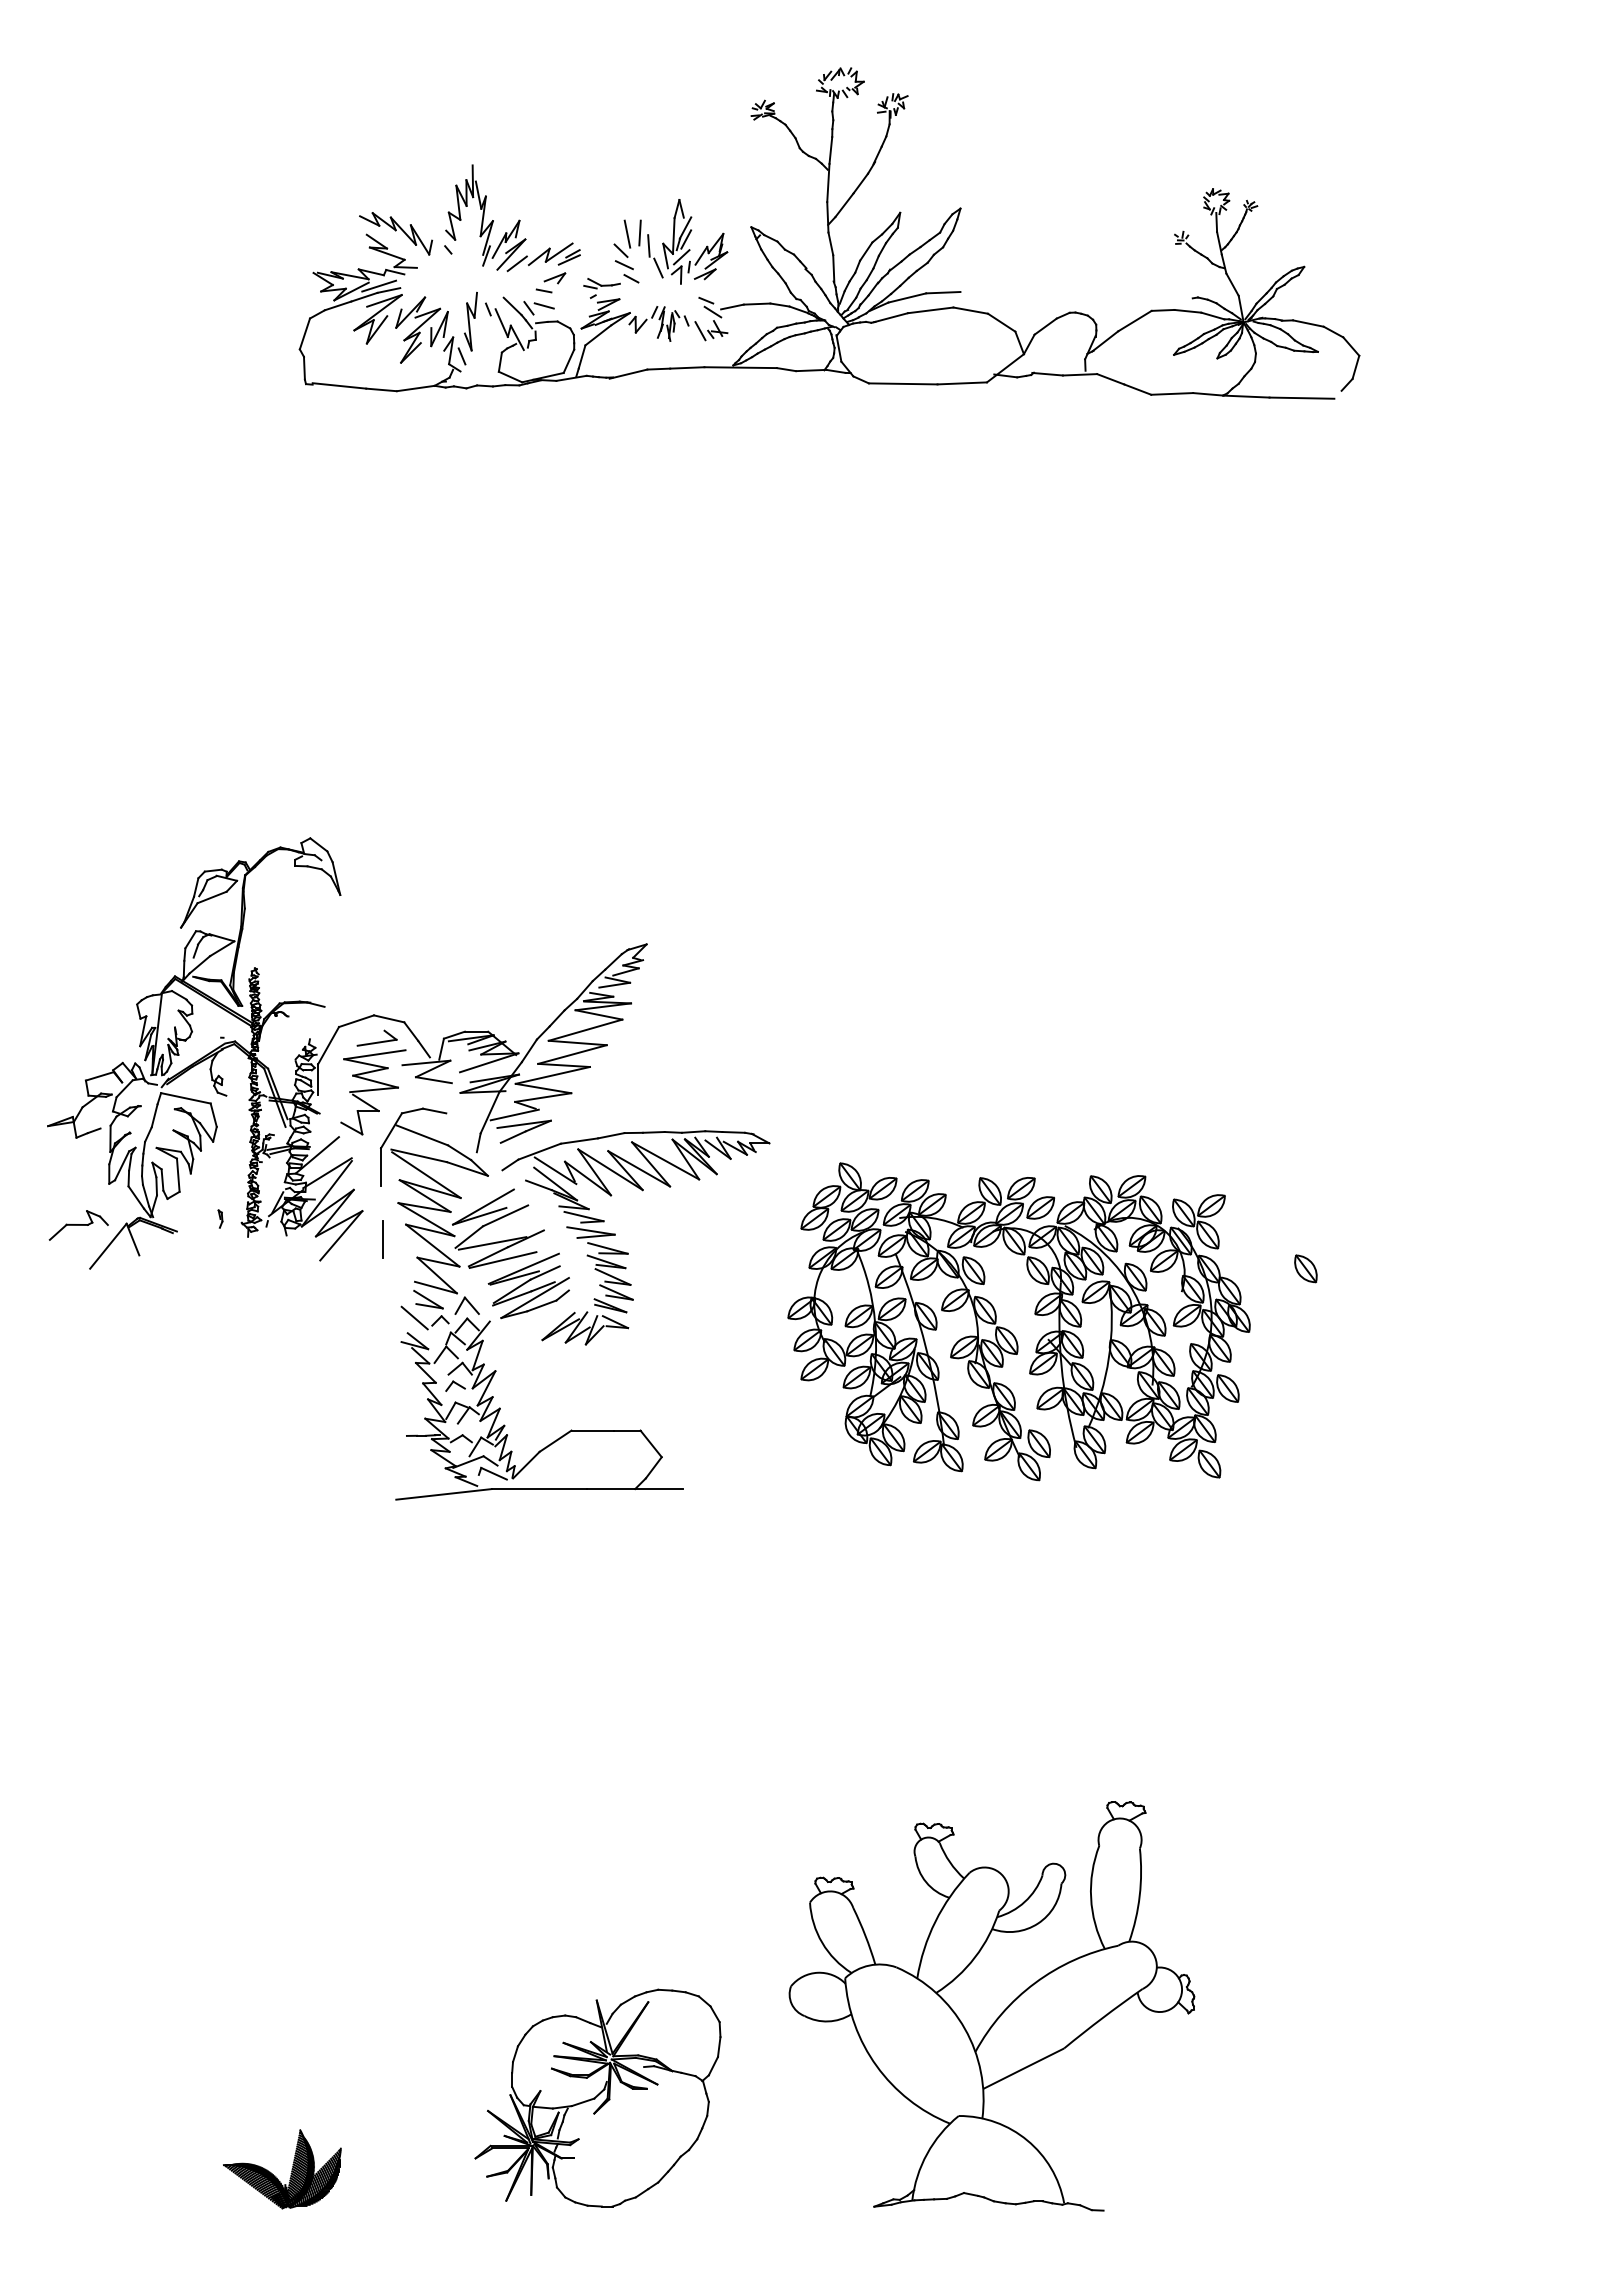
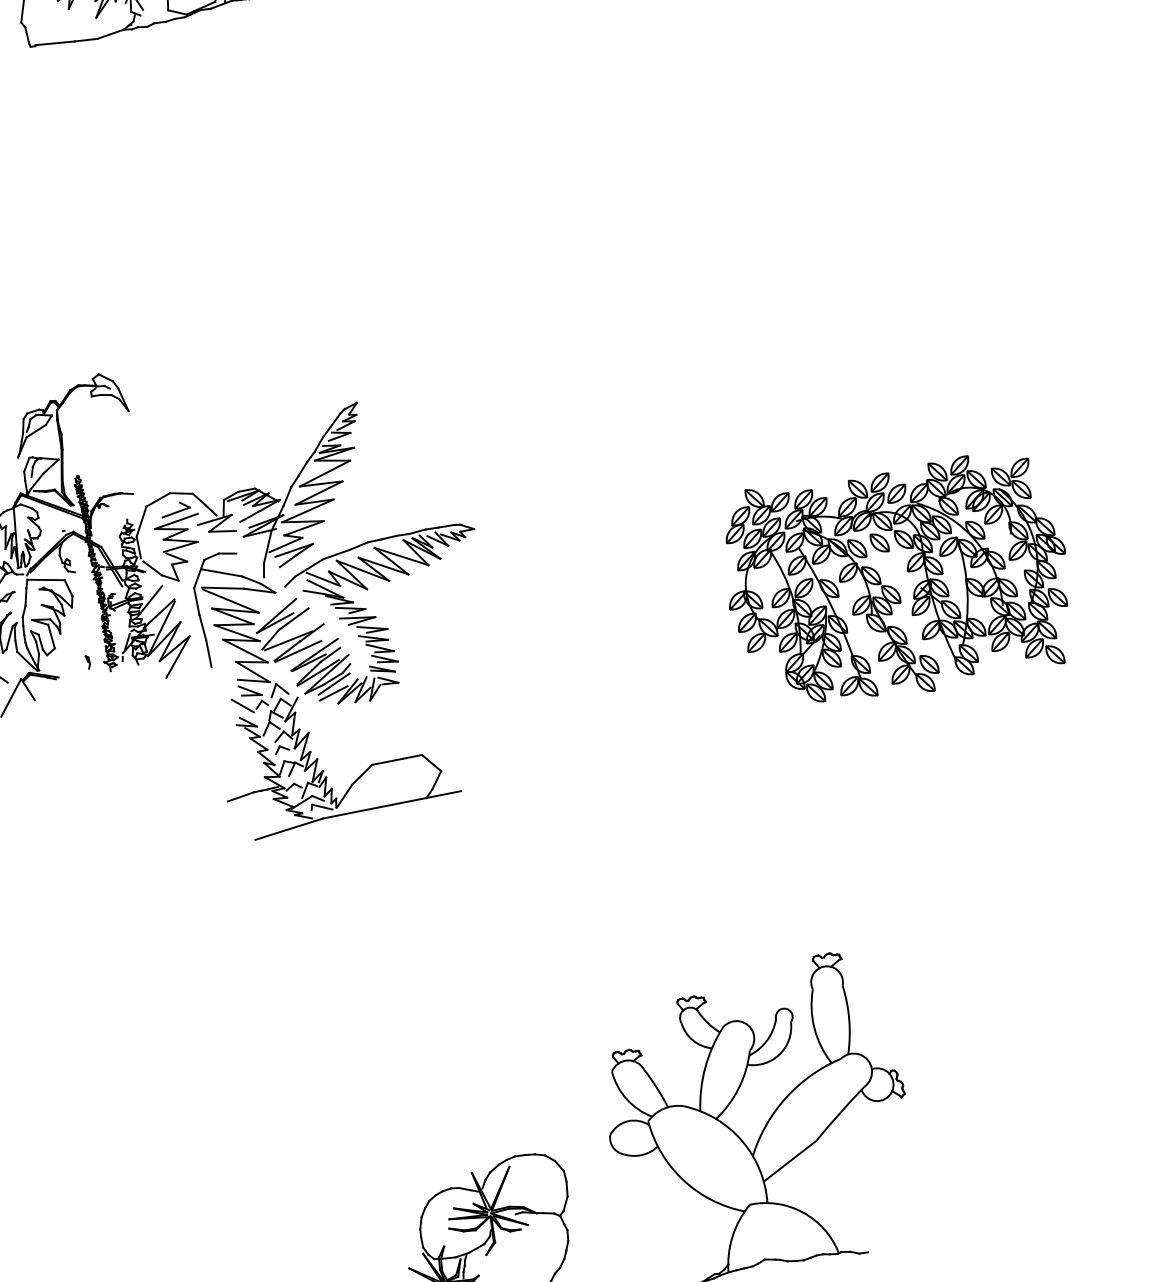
line: (330, 1110) -> (152, 568), added
line: (382, 1202) -> (202, 627), added
line: (541, 1313) -> (333, 684), added
line: (538, 1325) -> (333, 693), added
part: (1009, 1330) -> (891, 586), moved
line: (387, 1438) -> (240, 796), added

